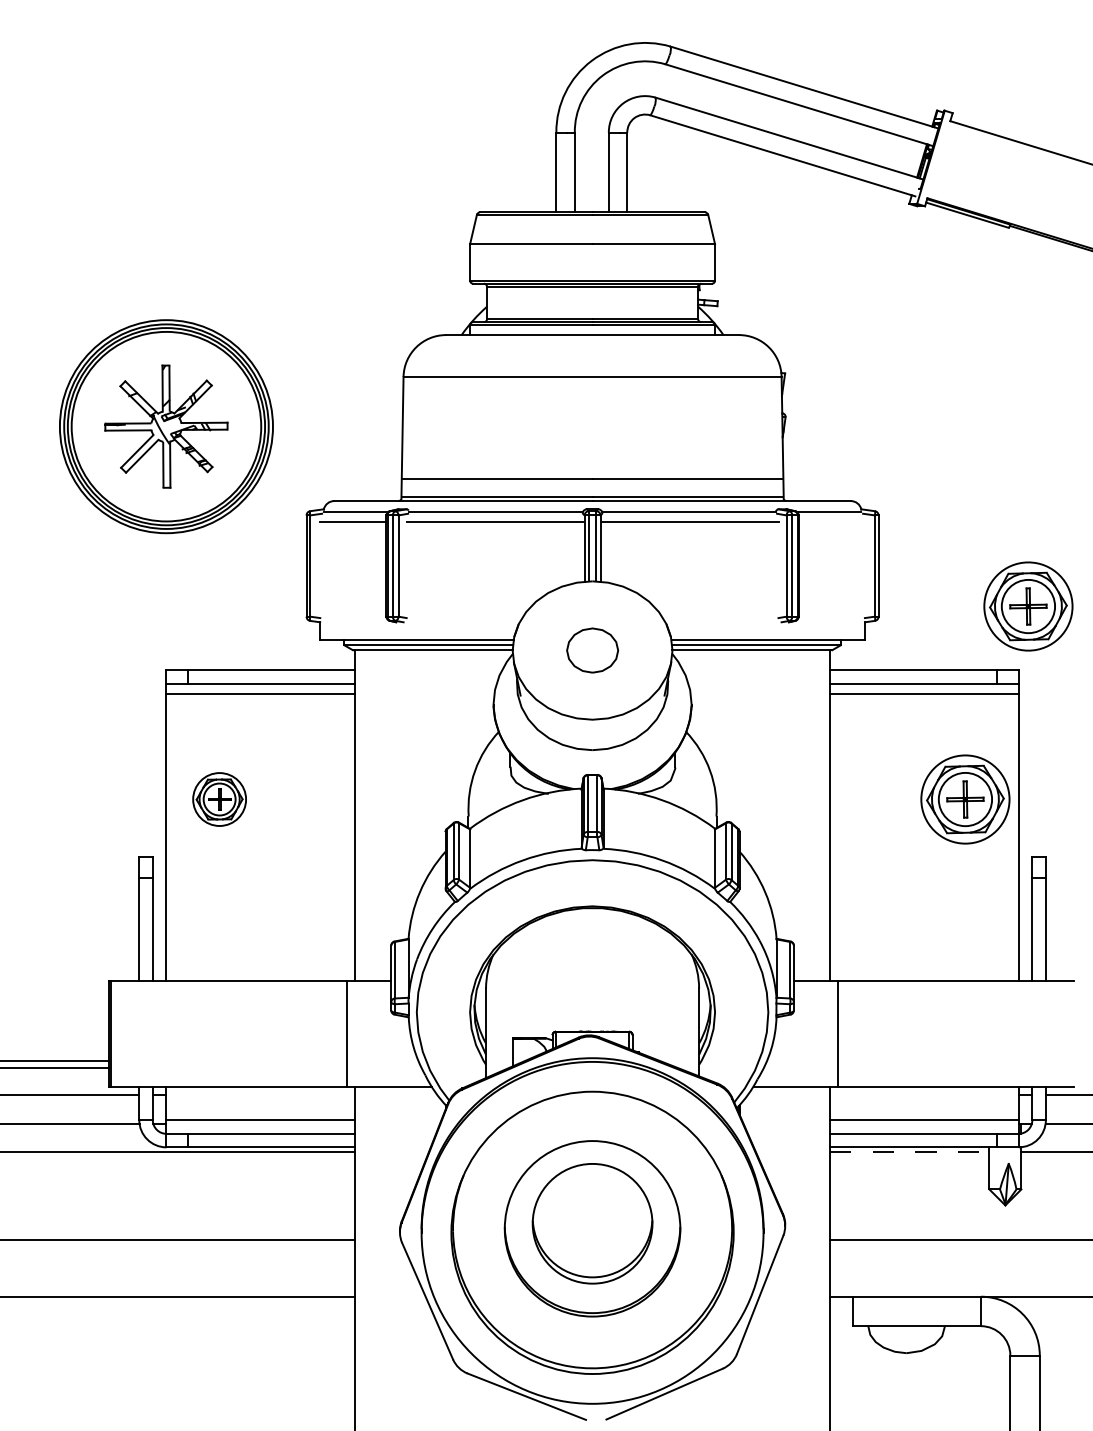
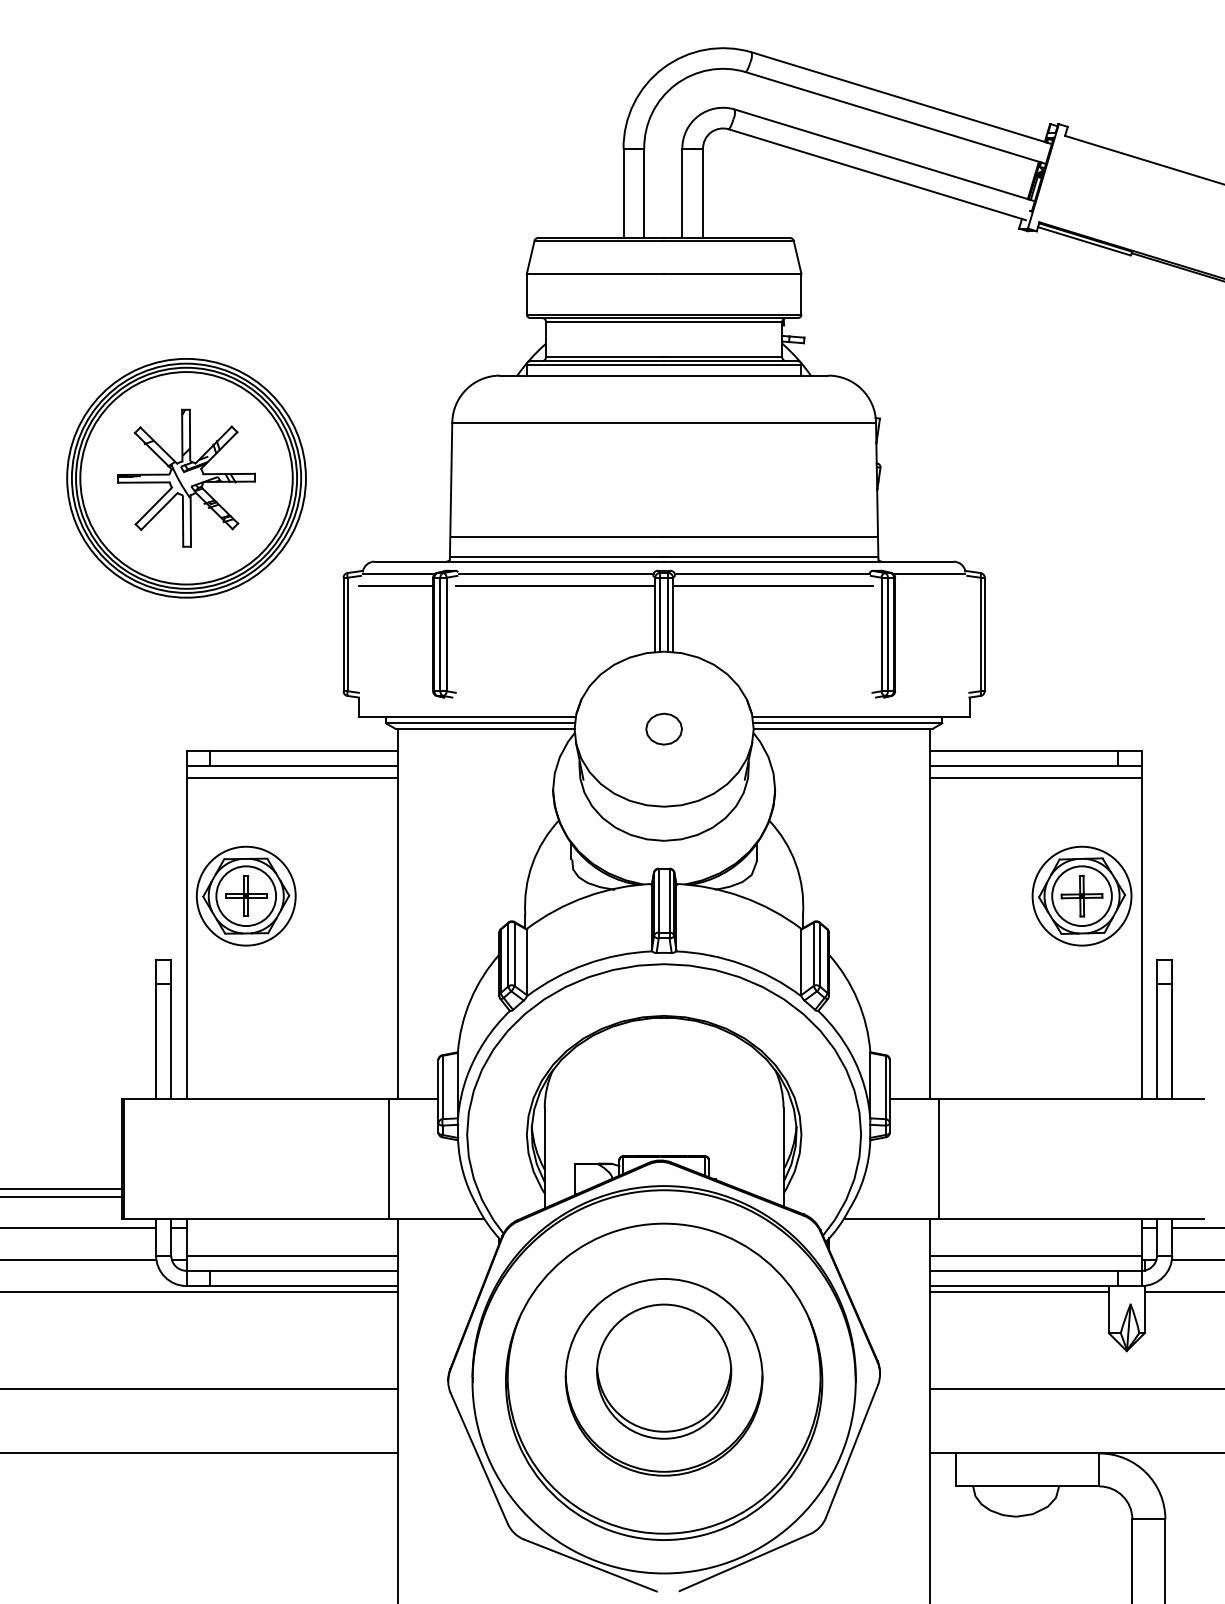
part: (1028, 606) -> (1152, 679), removed
part: (592, 650) -> (664, 729), size x0.62
part: (219, 799) -> (245, 896), size x1.67
line: (909, 1152) -> (1019, 1291), dashed -> solid

